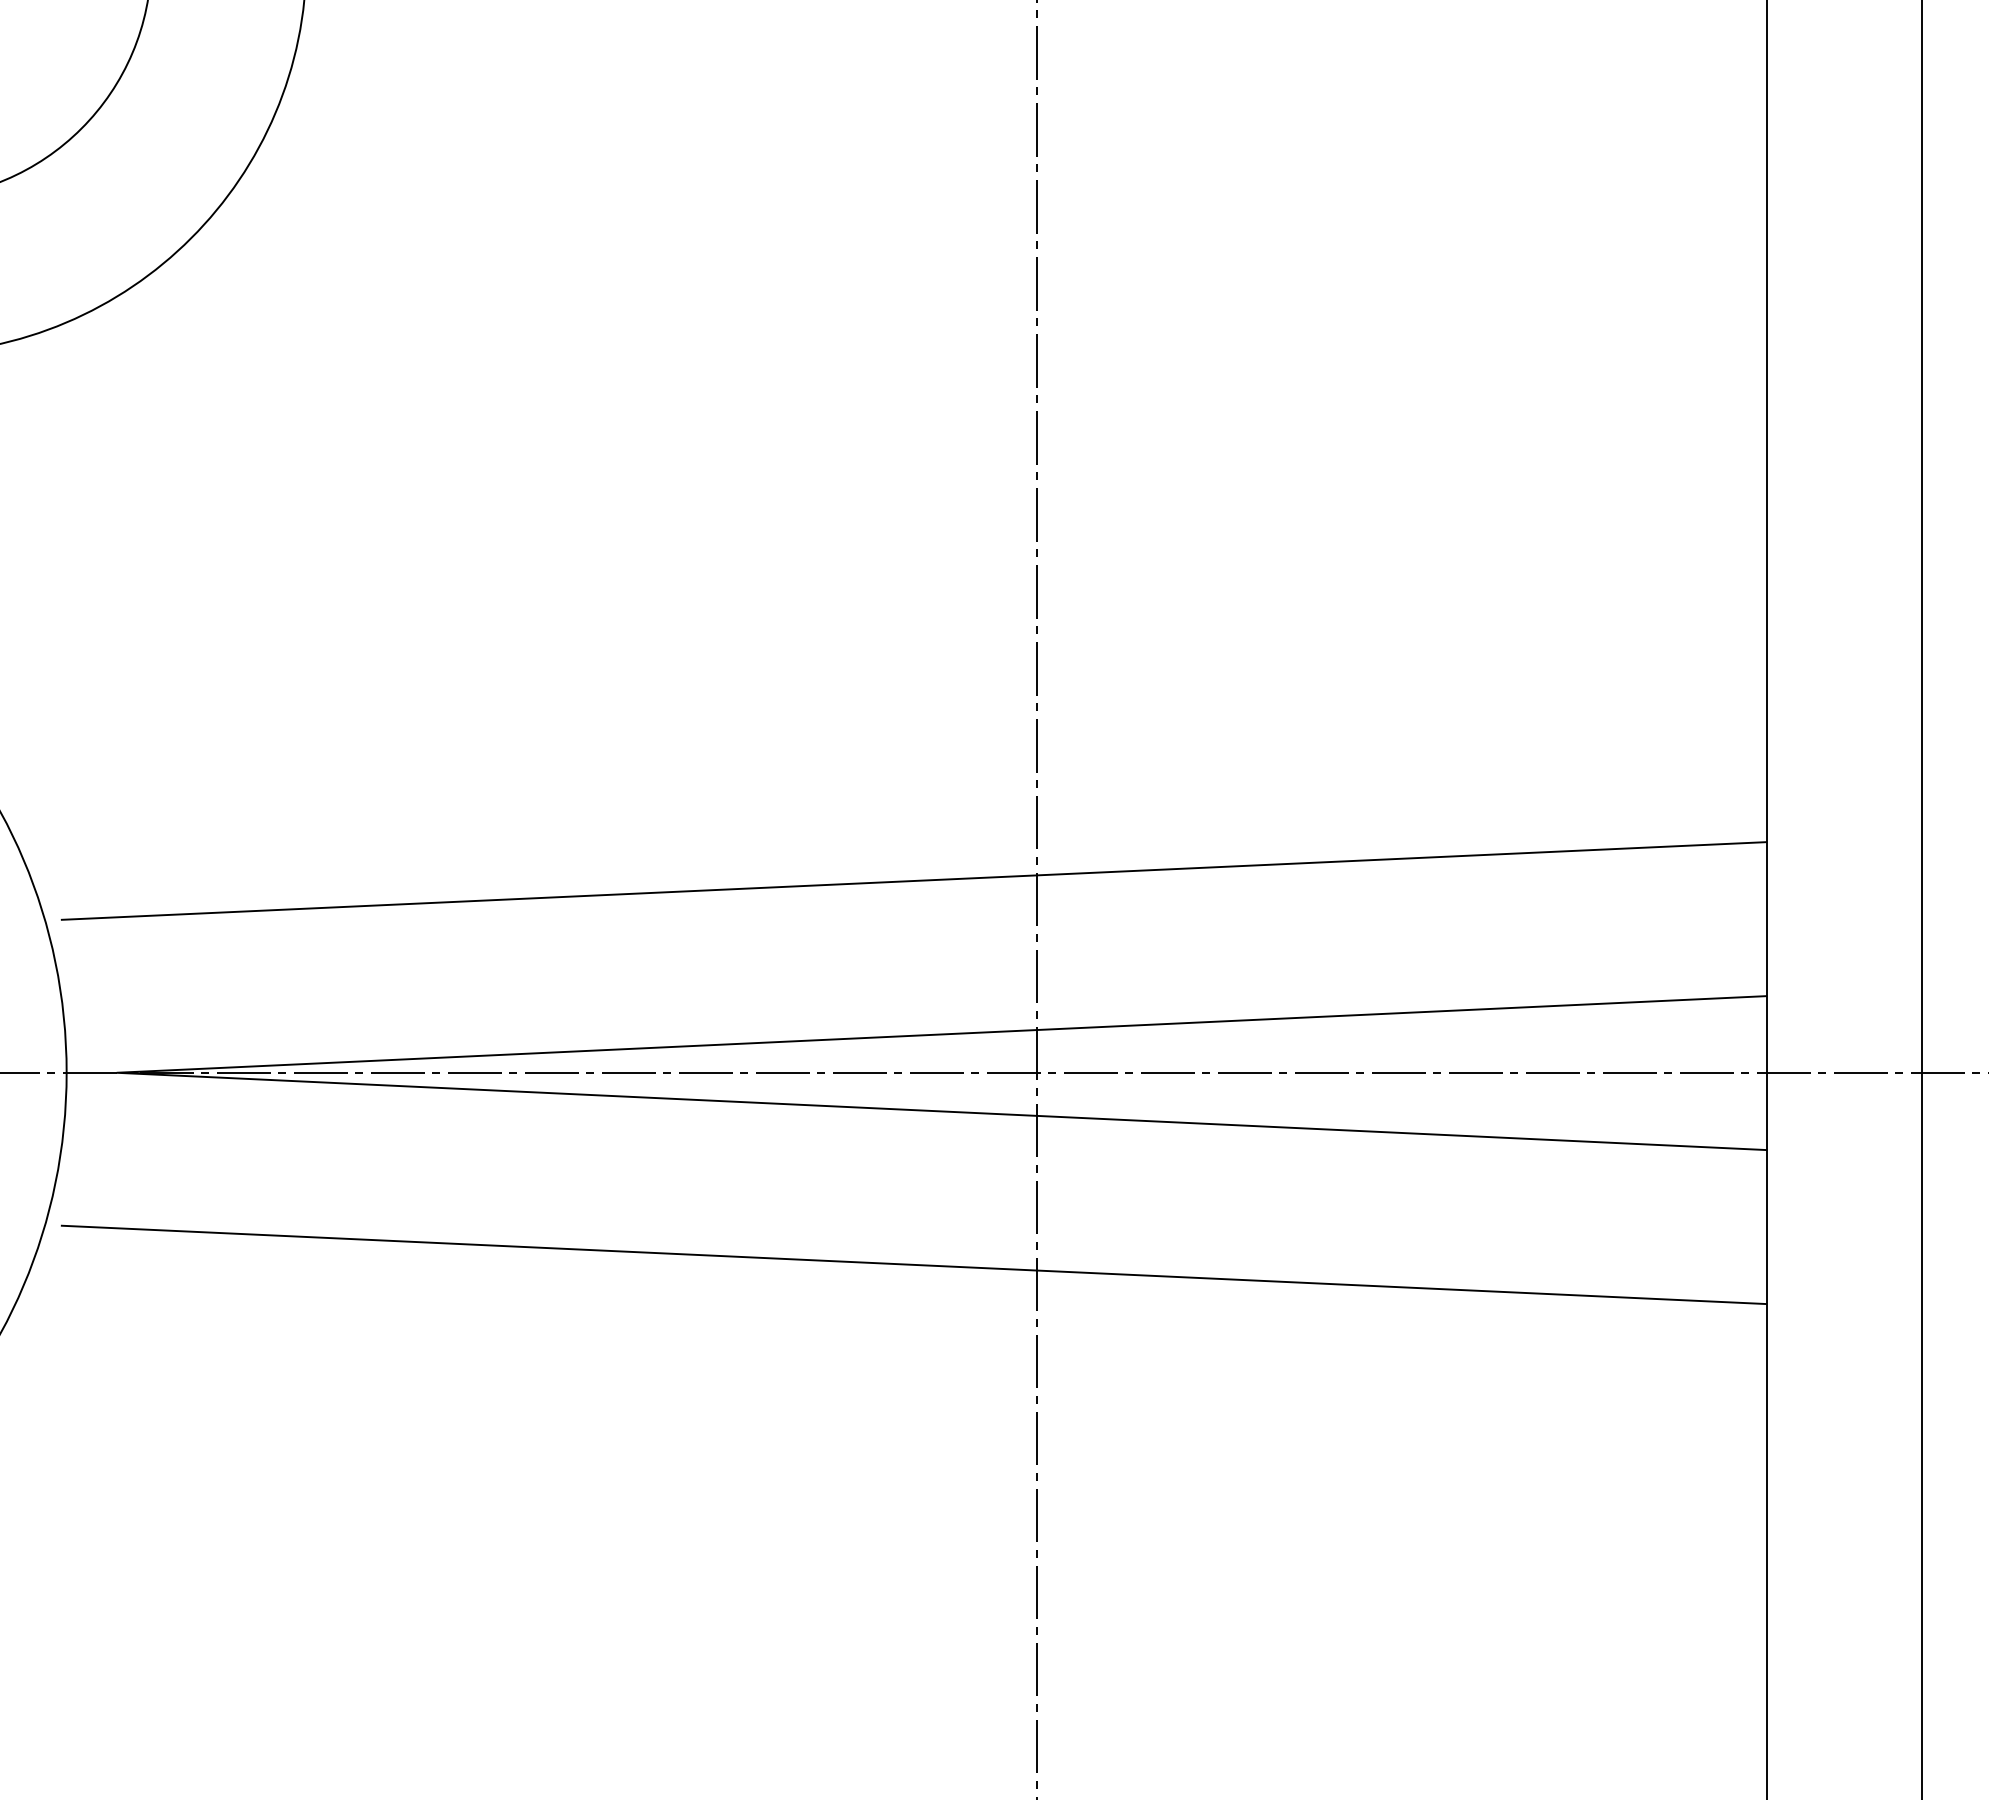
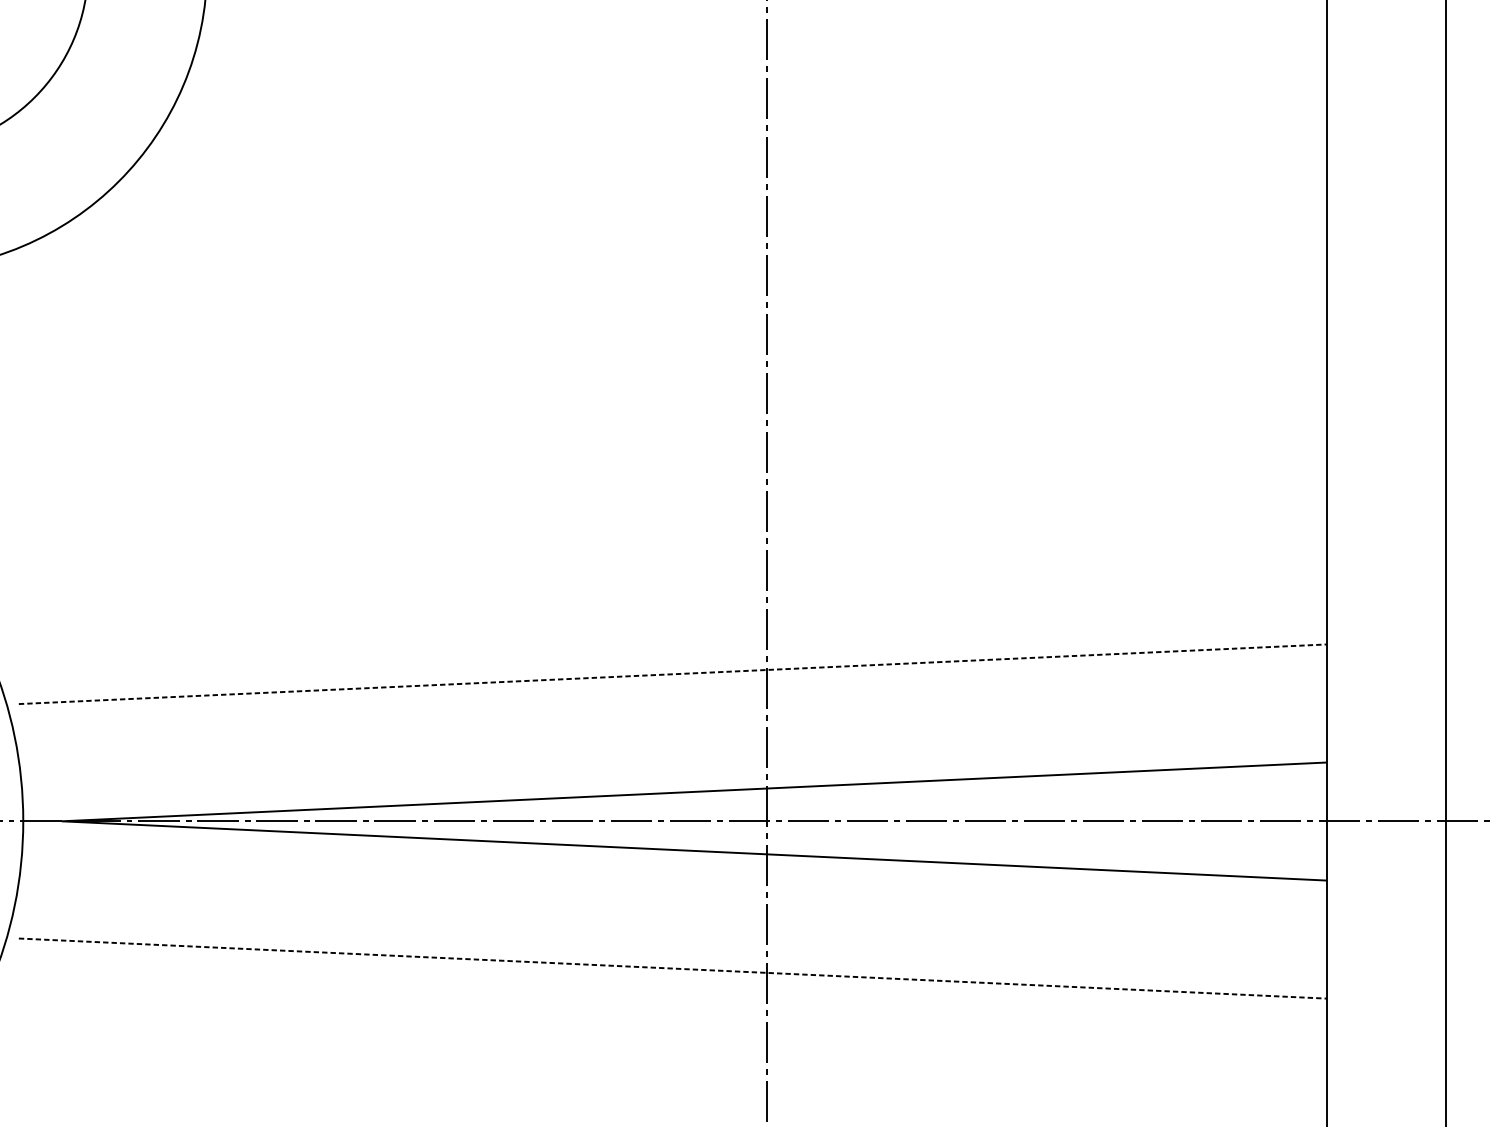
line: (914, 880) -> (673, 673), solid -> dashed
line: (914, 1264) -> (673, 968), solid -> dashed

